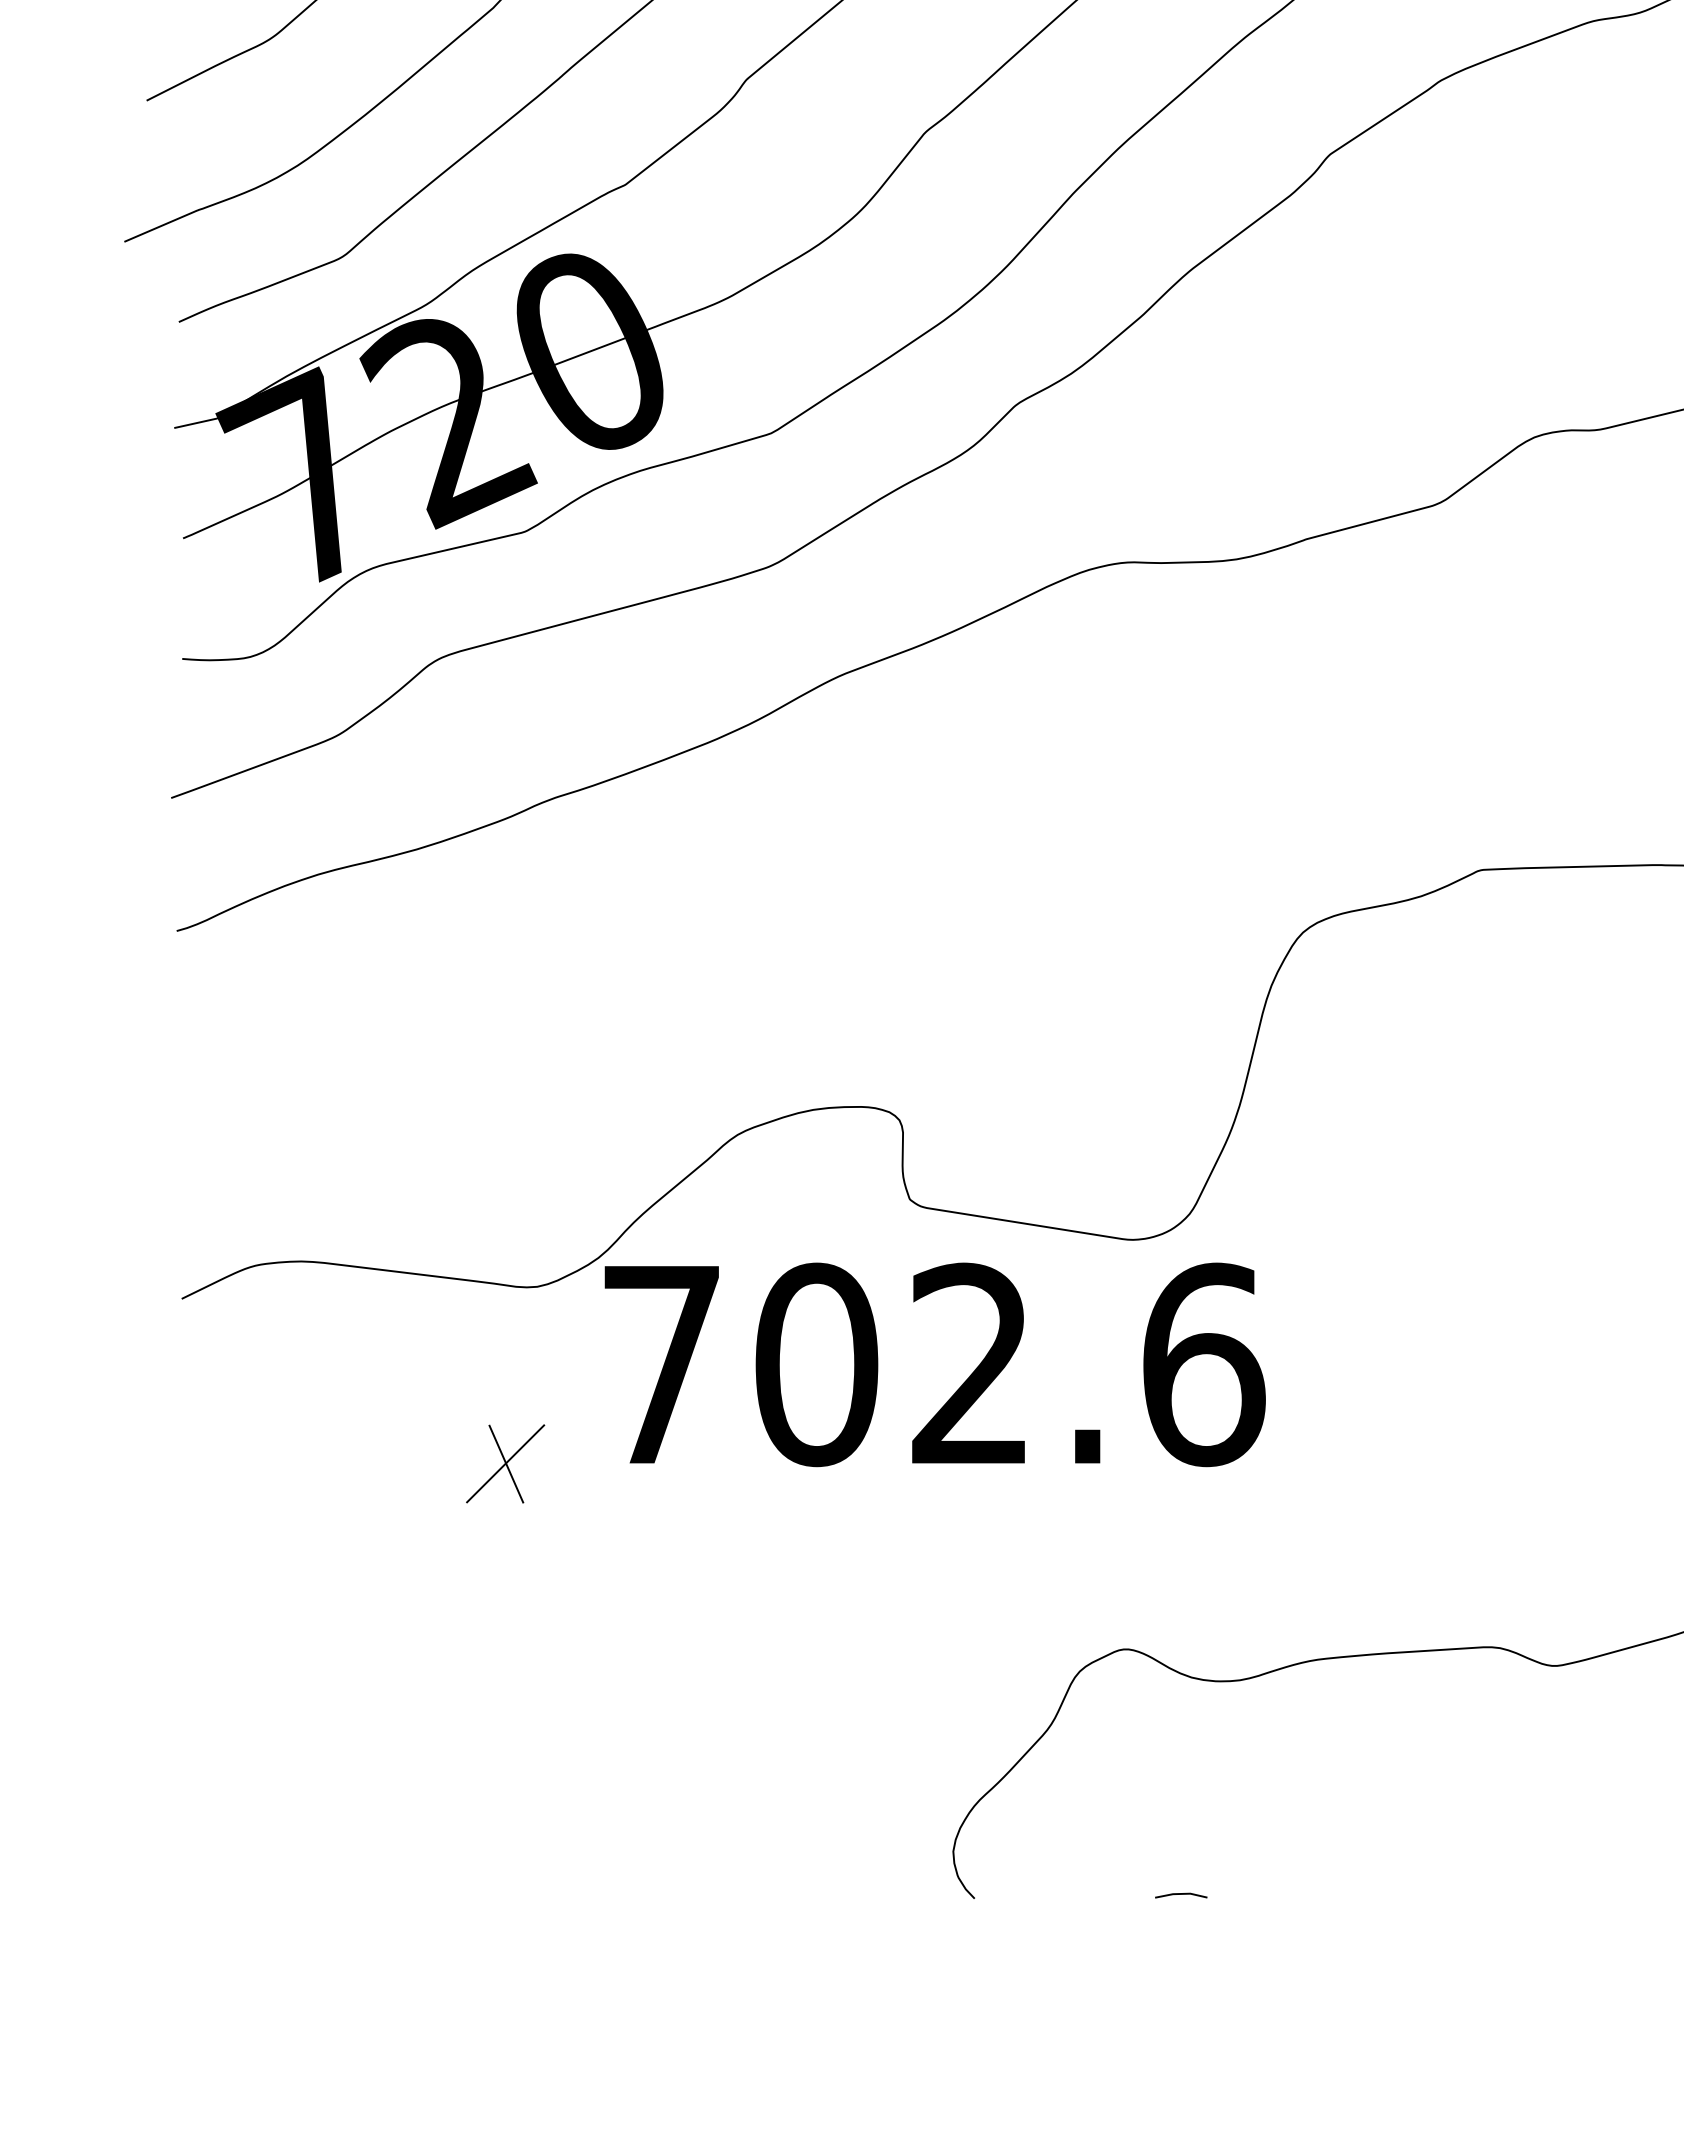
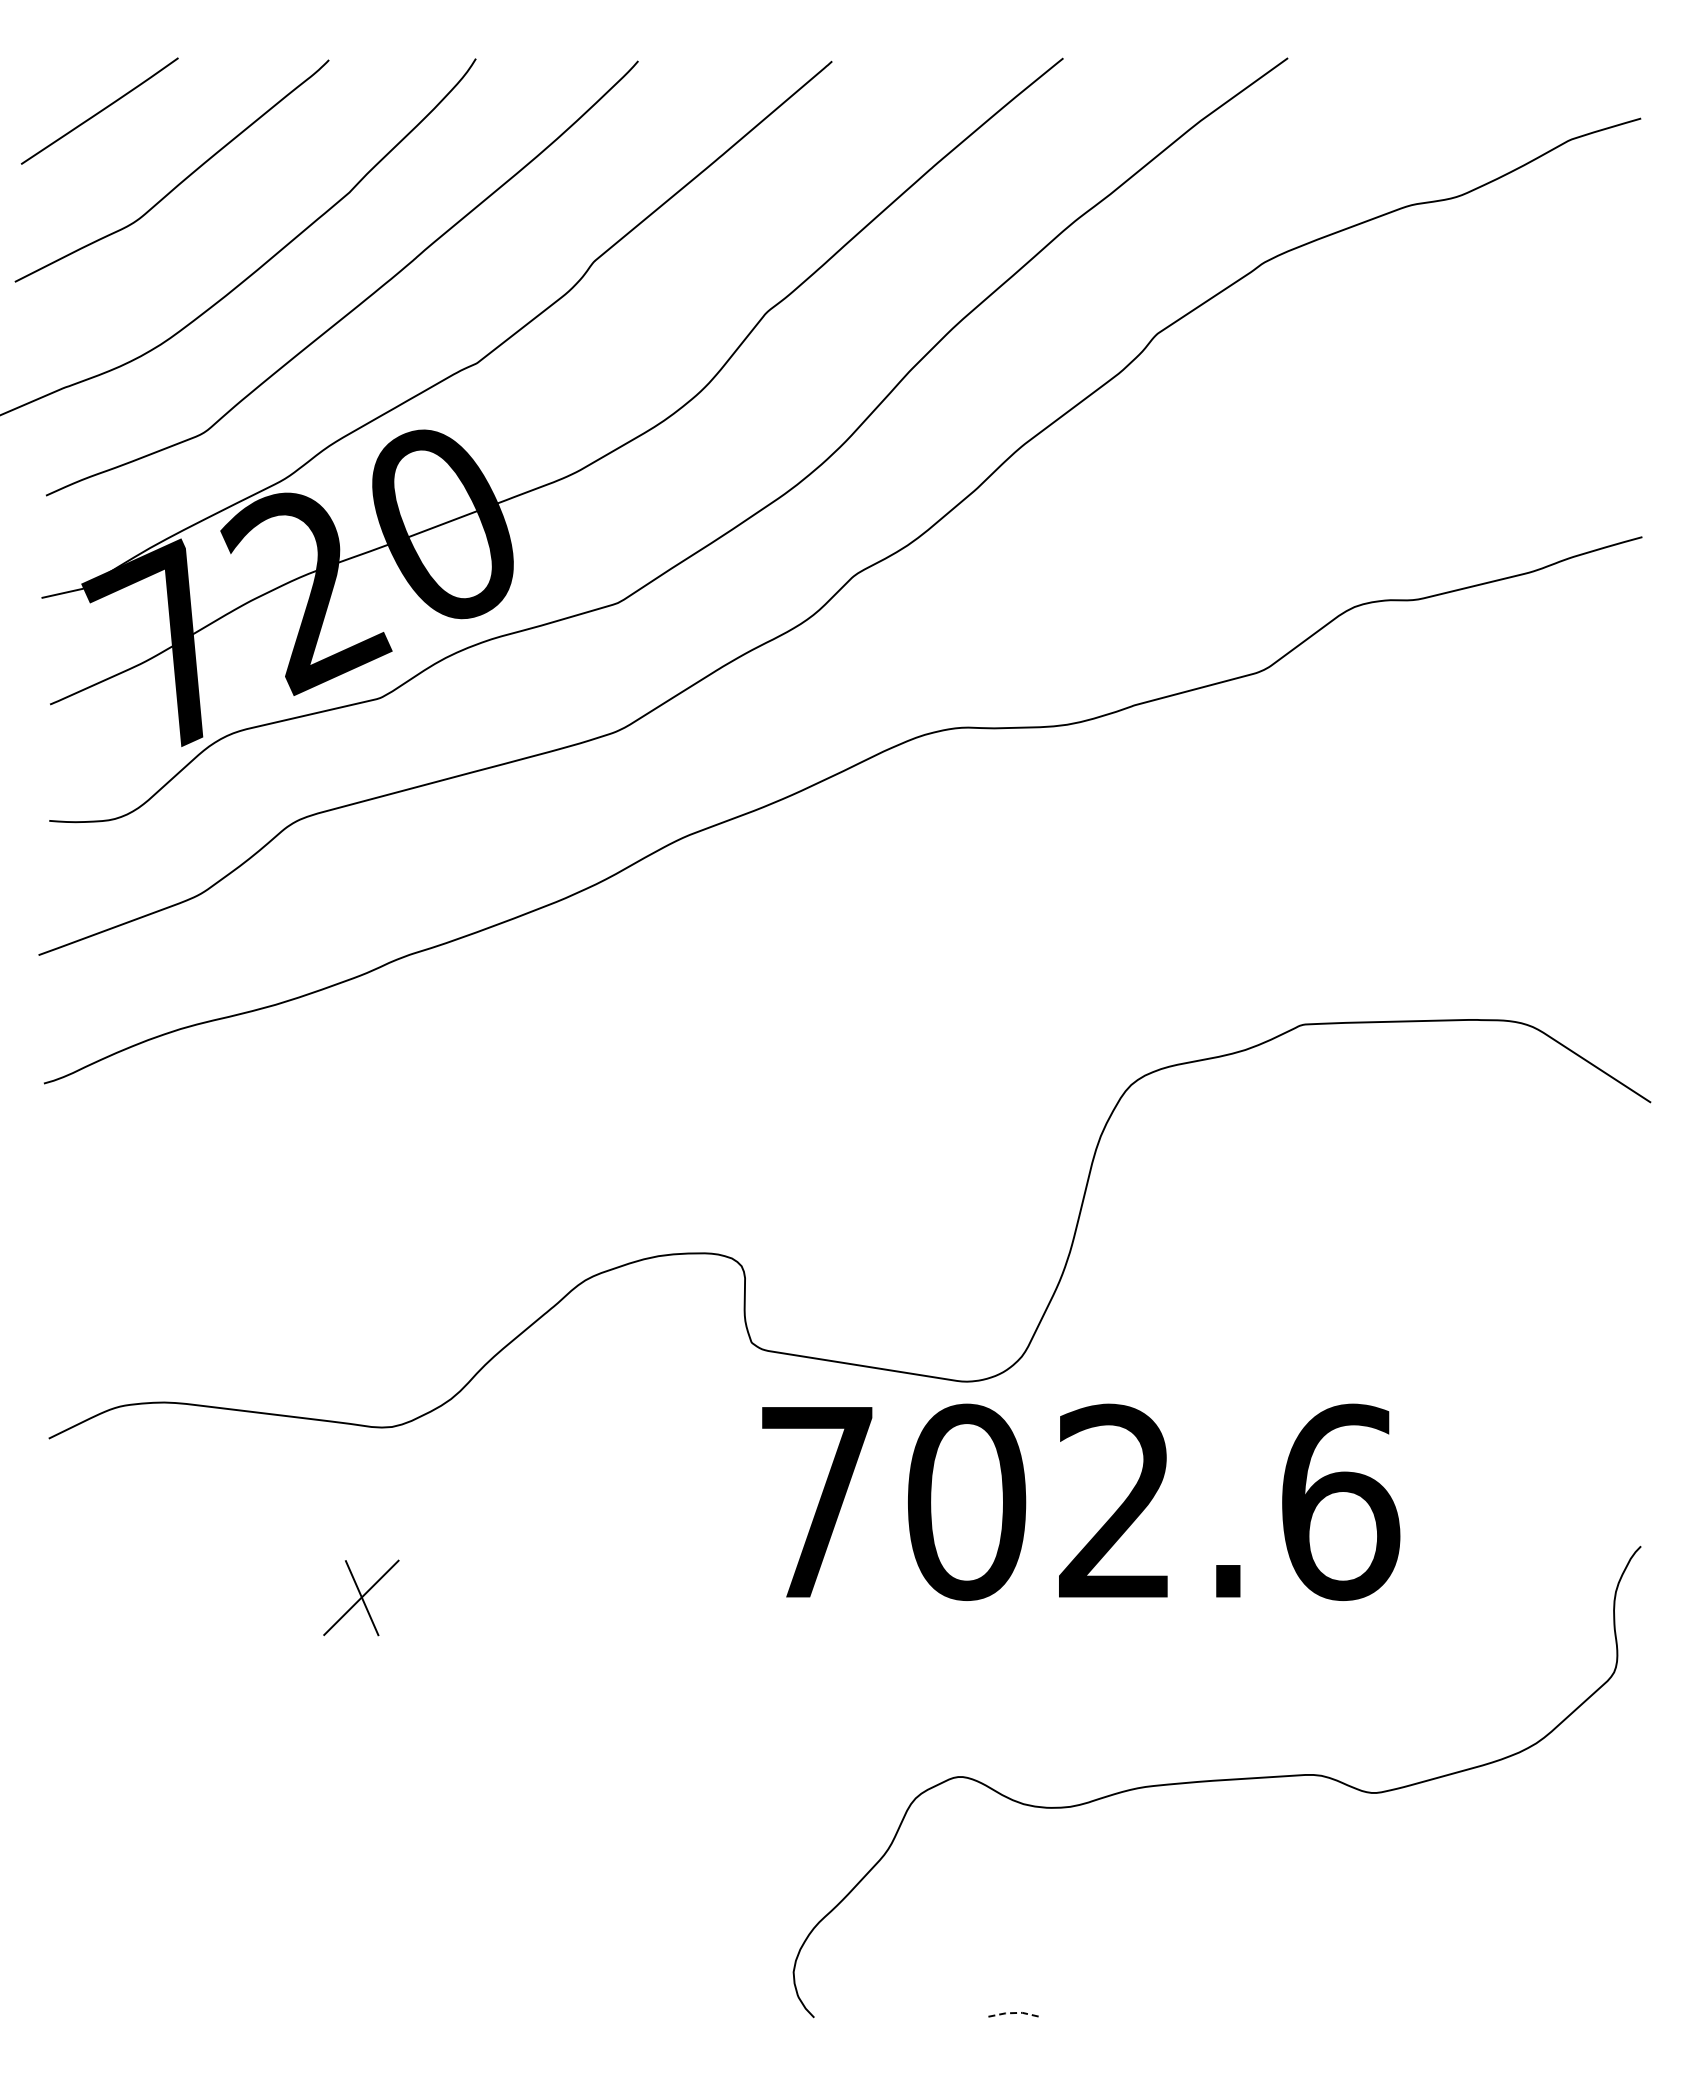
text: (935, 1363) -> (1081, 1501), moved
line: (1181, 1894) -> (1013, 2013), solid -> dashed

